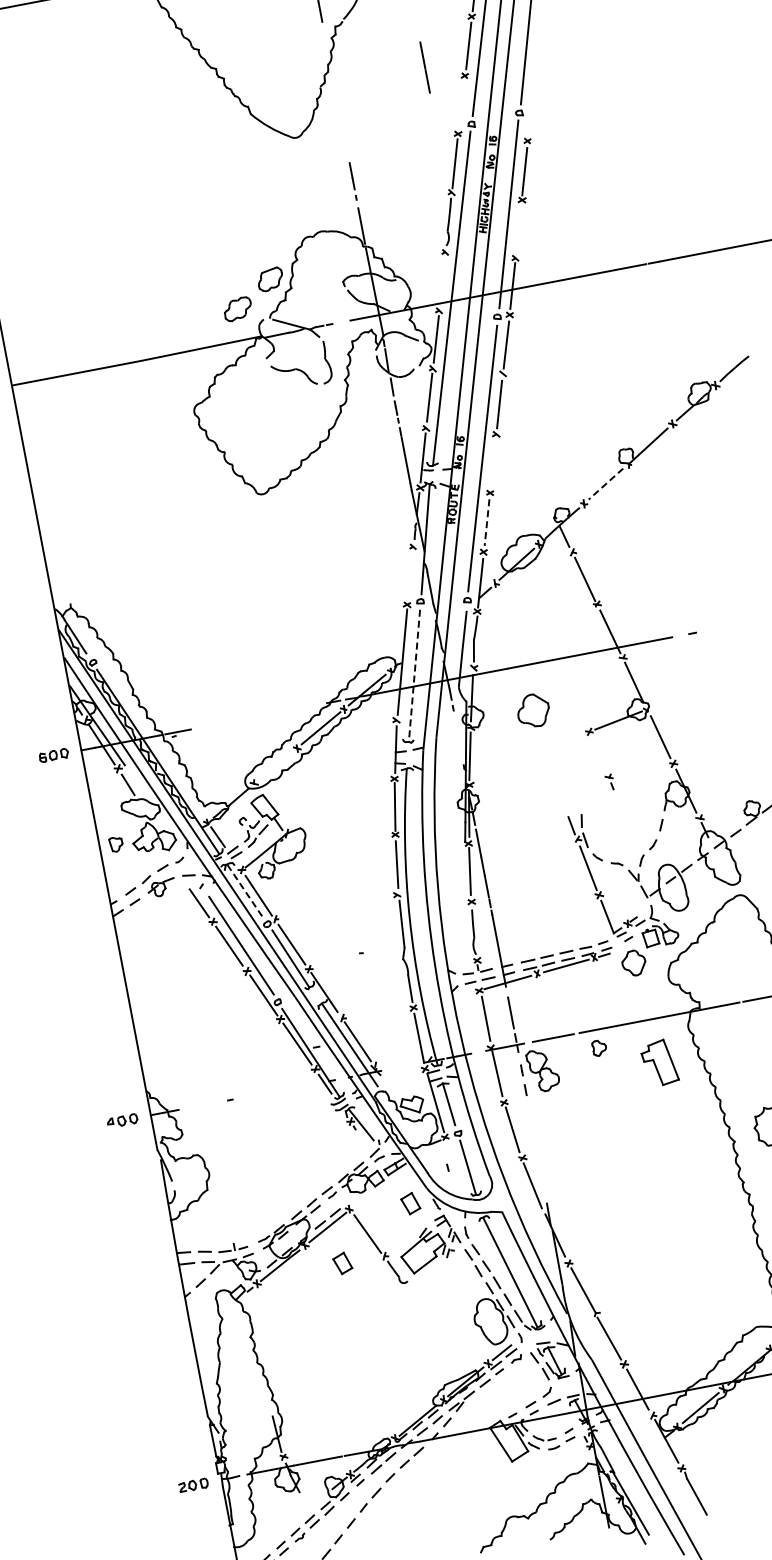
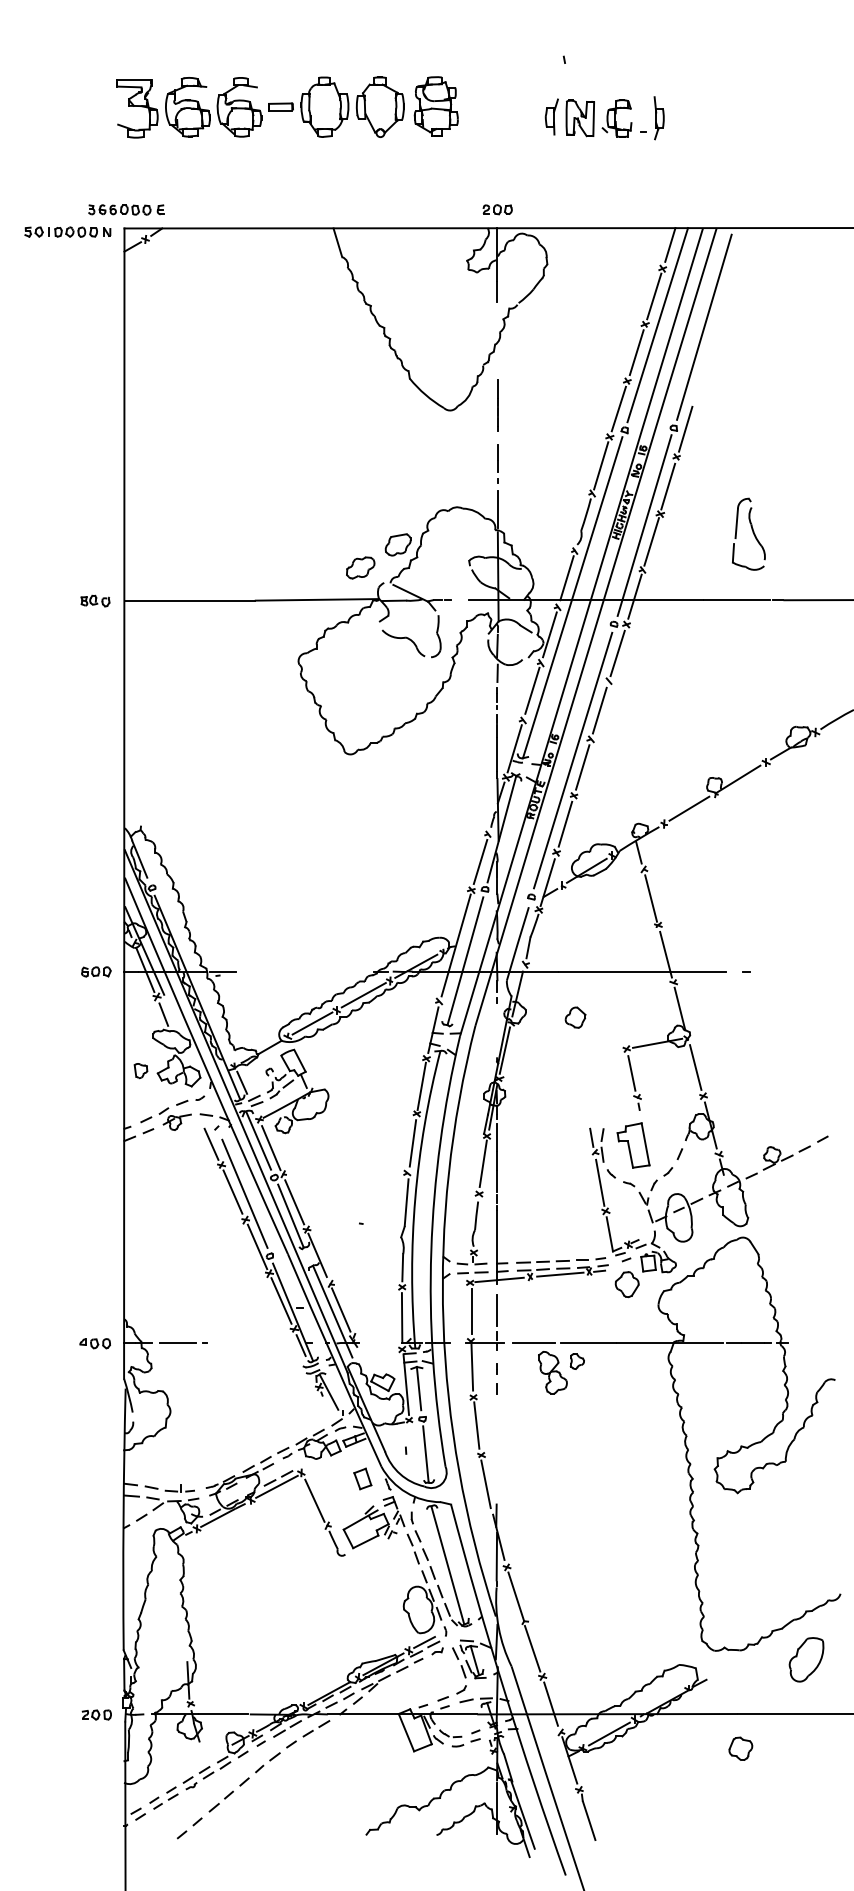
line: (424, 67) -> (497, 405), moved
line: (461, 104) -> (618, 408), added
line: (530, 111) -> (685, 428), added
part: (612, 202) -> (748, 533), added
line: (518, 228) -> (651, 541), added
line: (442, 280) -> (566, 578), added
line: (493, 463) -> (582, 767), added
line: (605, 483) -> (689, 808), dashed -> solid
line: (487, 522) -> (565, 824), dashed -> solid
line: (410, 575) -> (480, 861), added
line: (414, 676) -> (465, 961), dashed -> solid
part: (533, 710) -> (575, 1017), size x0.62
line: (598, 755) -> (631, 1073), added
line: (275, 765) -> (312, 1023), added
line: (245, 891) -> (258, 1141), dashed -> solid
part: (659, 1063) -> (633, 1145), moved
part: (542, 1070) -> (552, 1372), moved
line: (204, 1105) -> (178, 1343), added
part: (342, 1263) -> (284, 1524), removed

